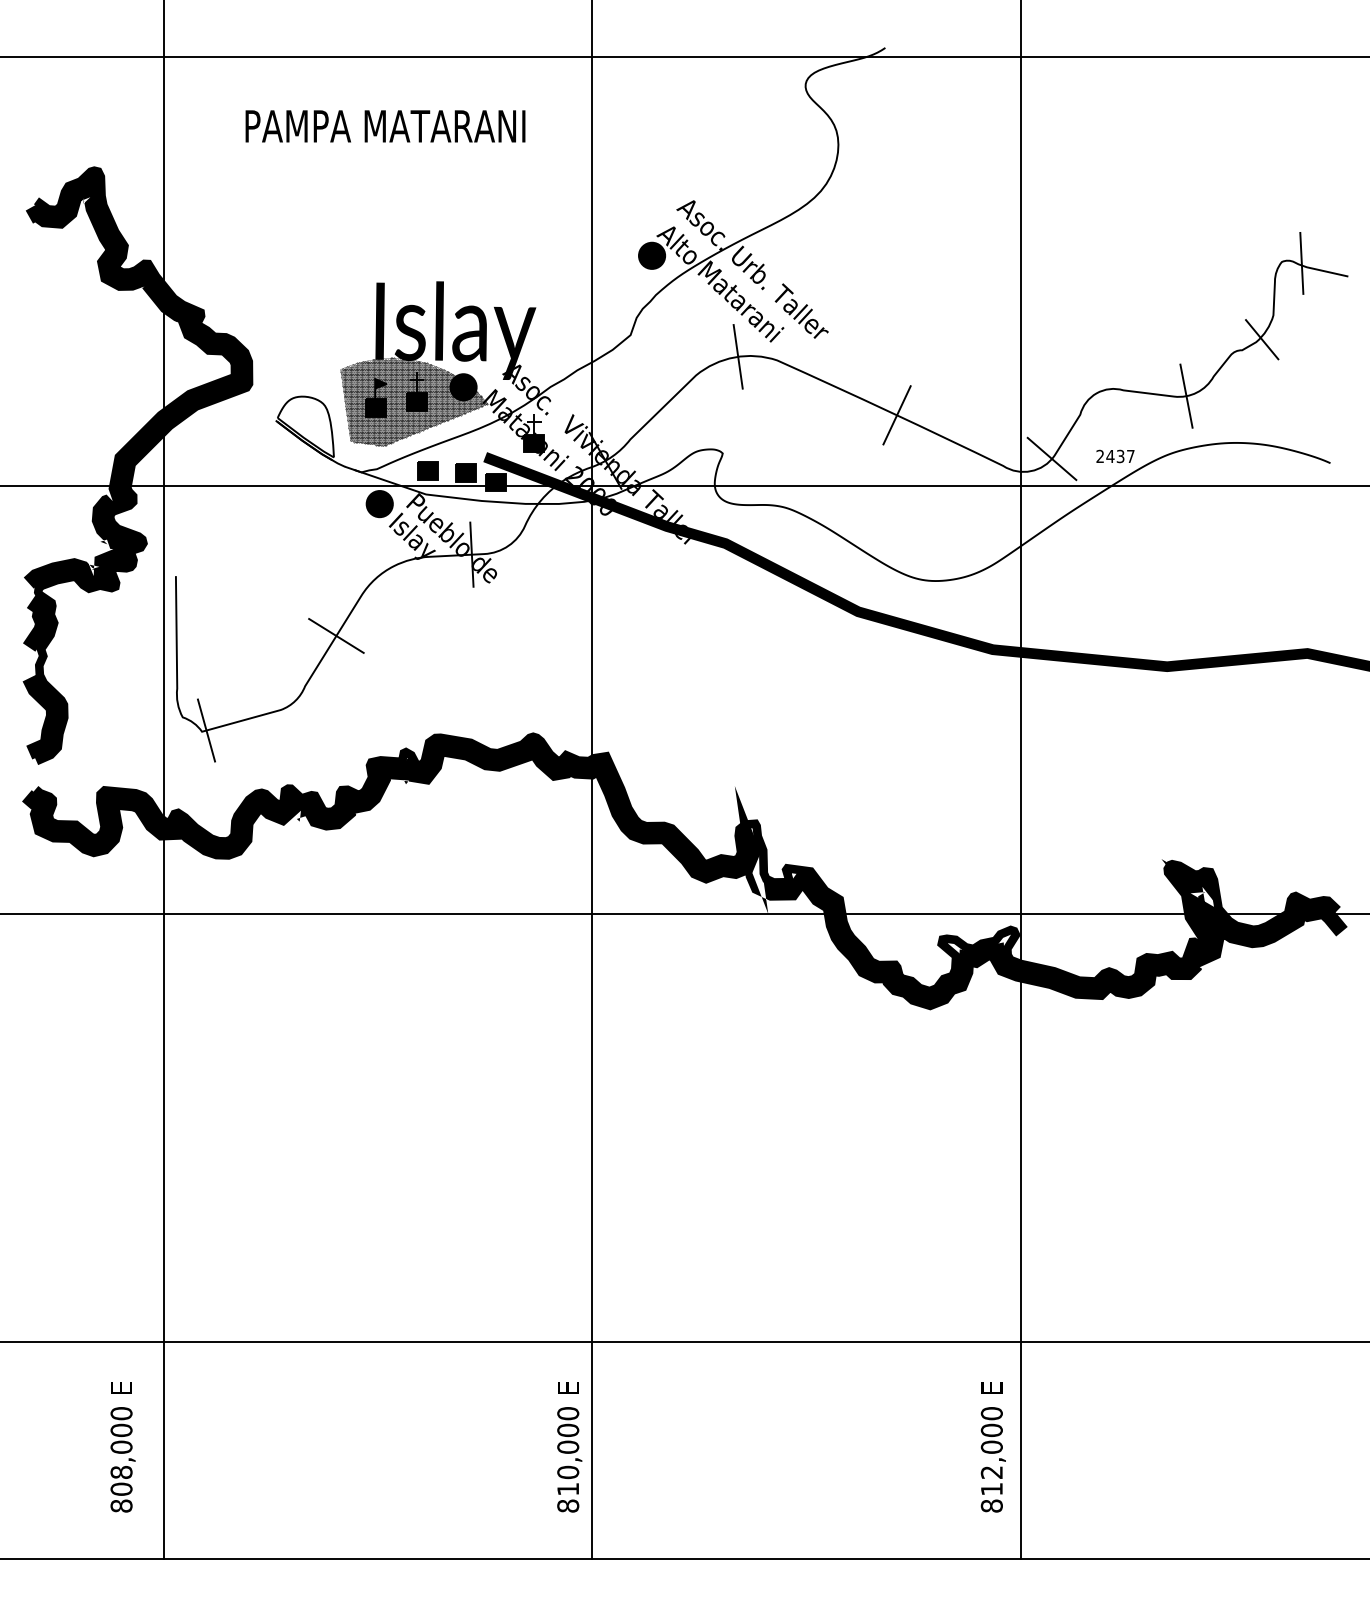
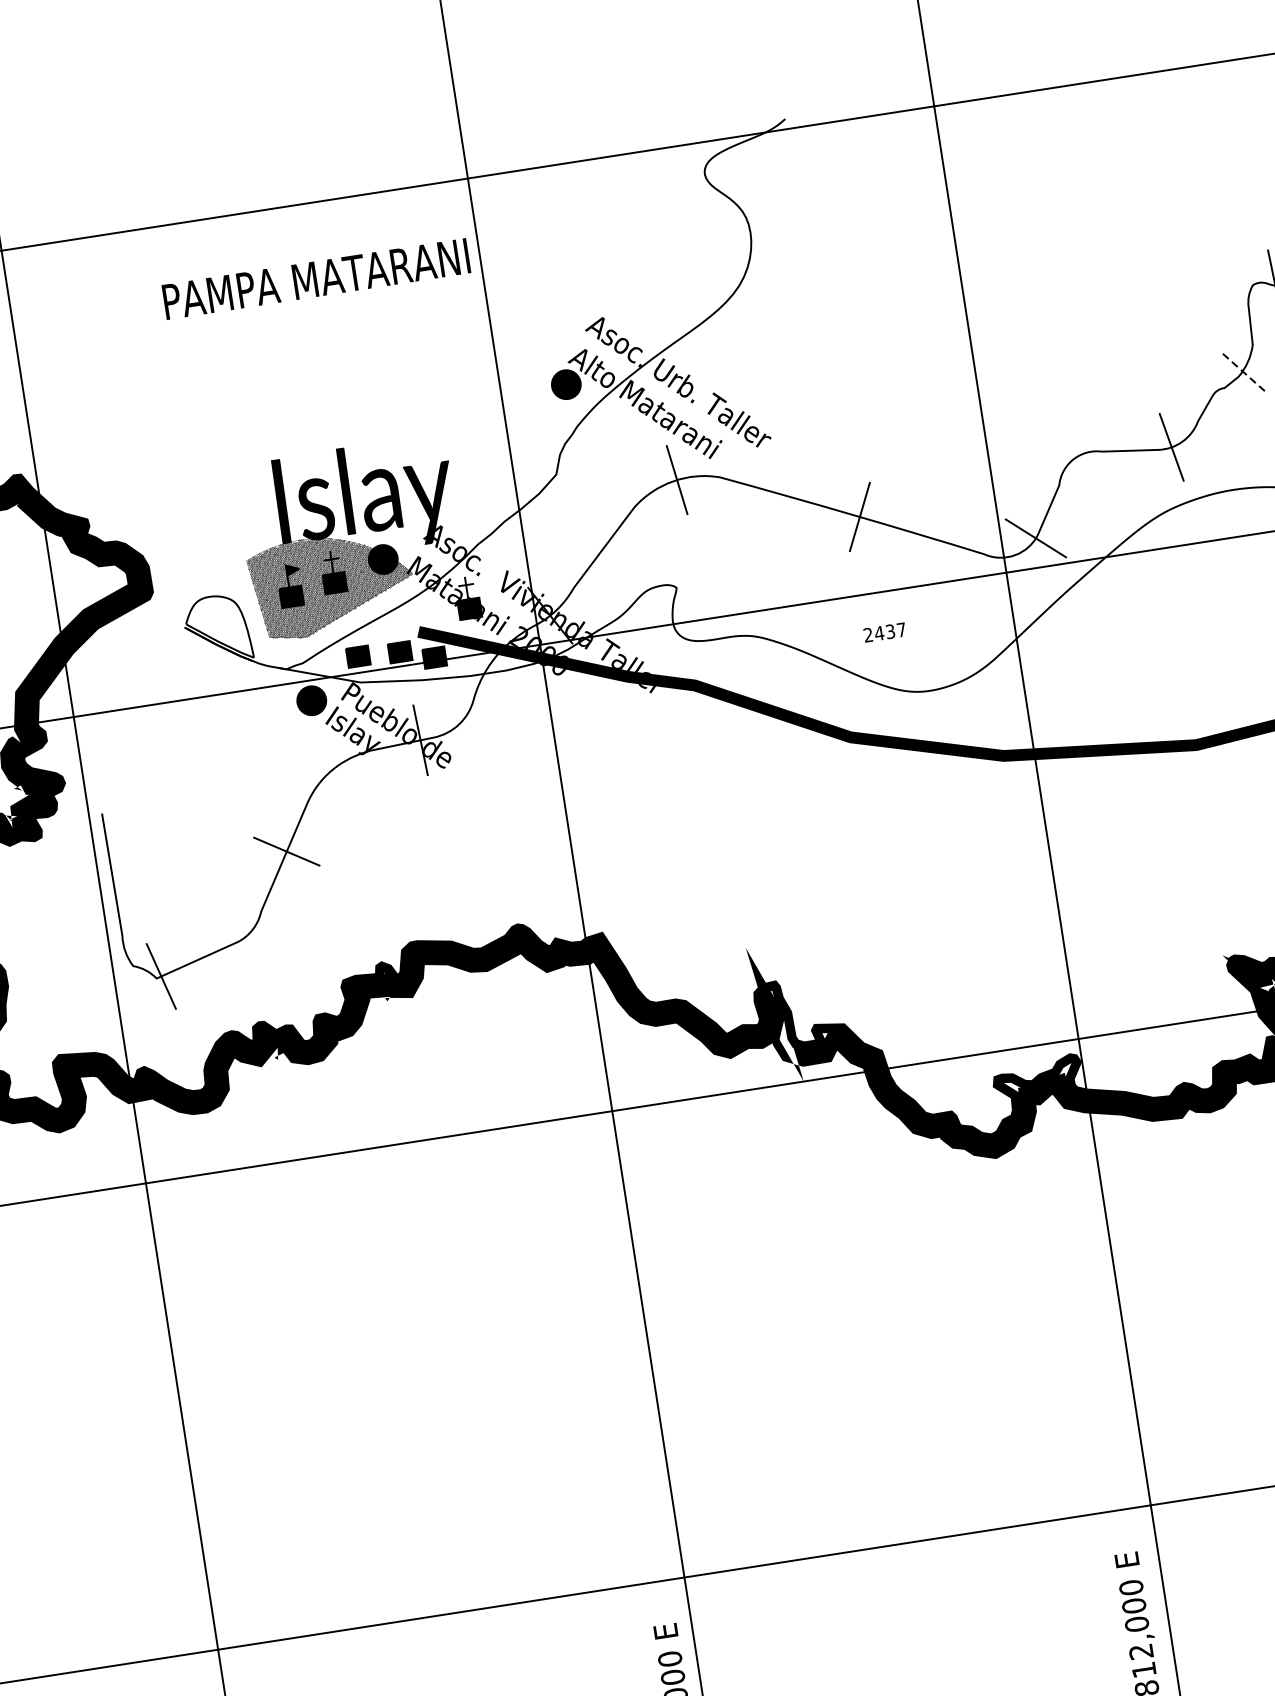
text: (385, 126) -> (316, 279), moved
line: (1262, 340) -> (1245, 373), solid -> dashed
text: (1115, 456) -> (884, 632), moved

